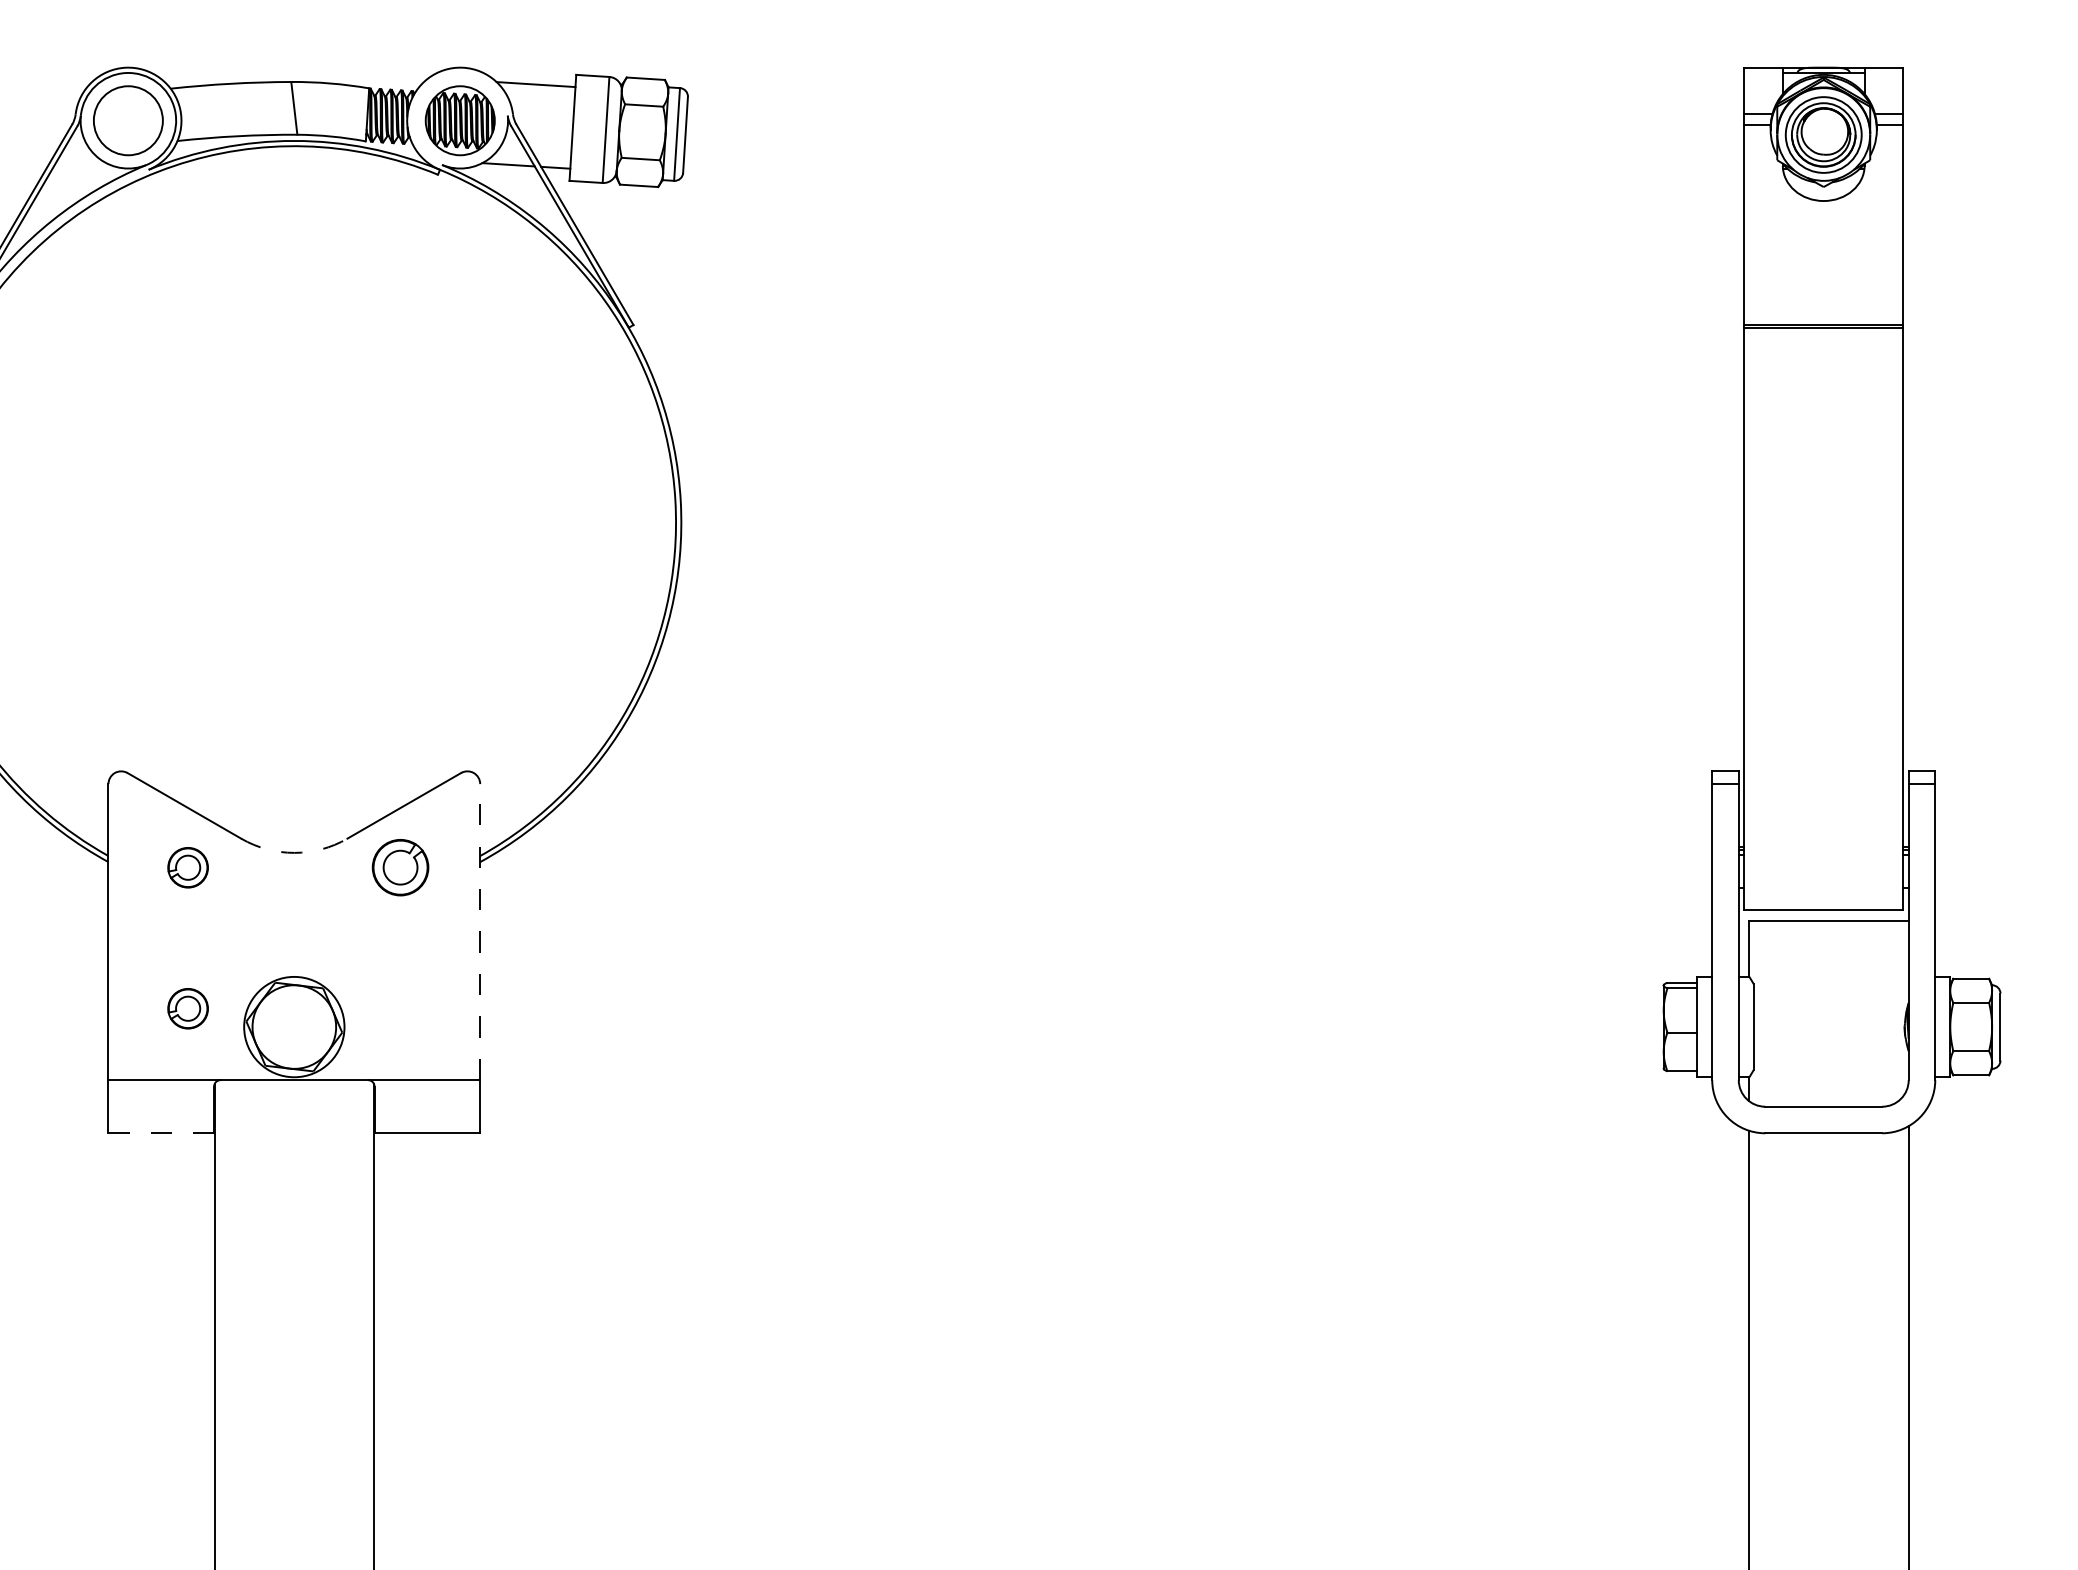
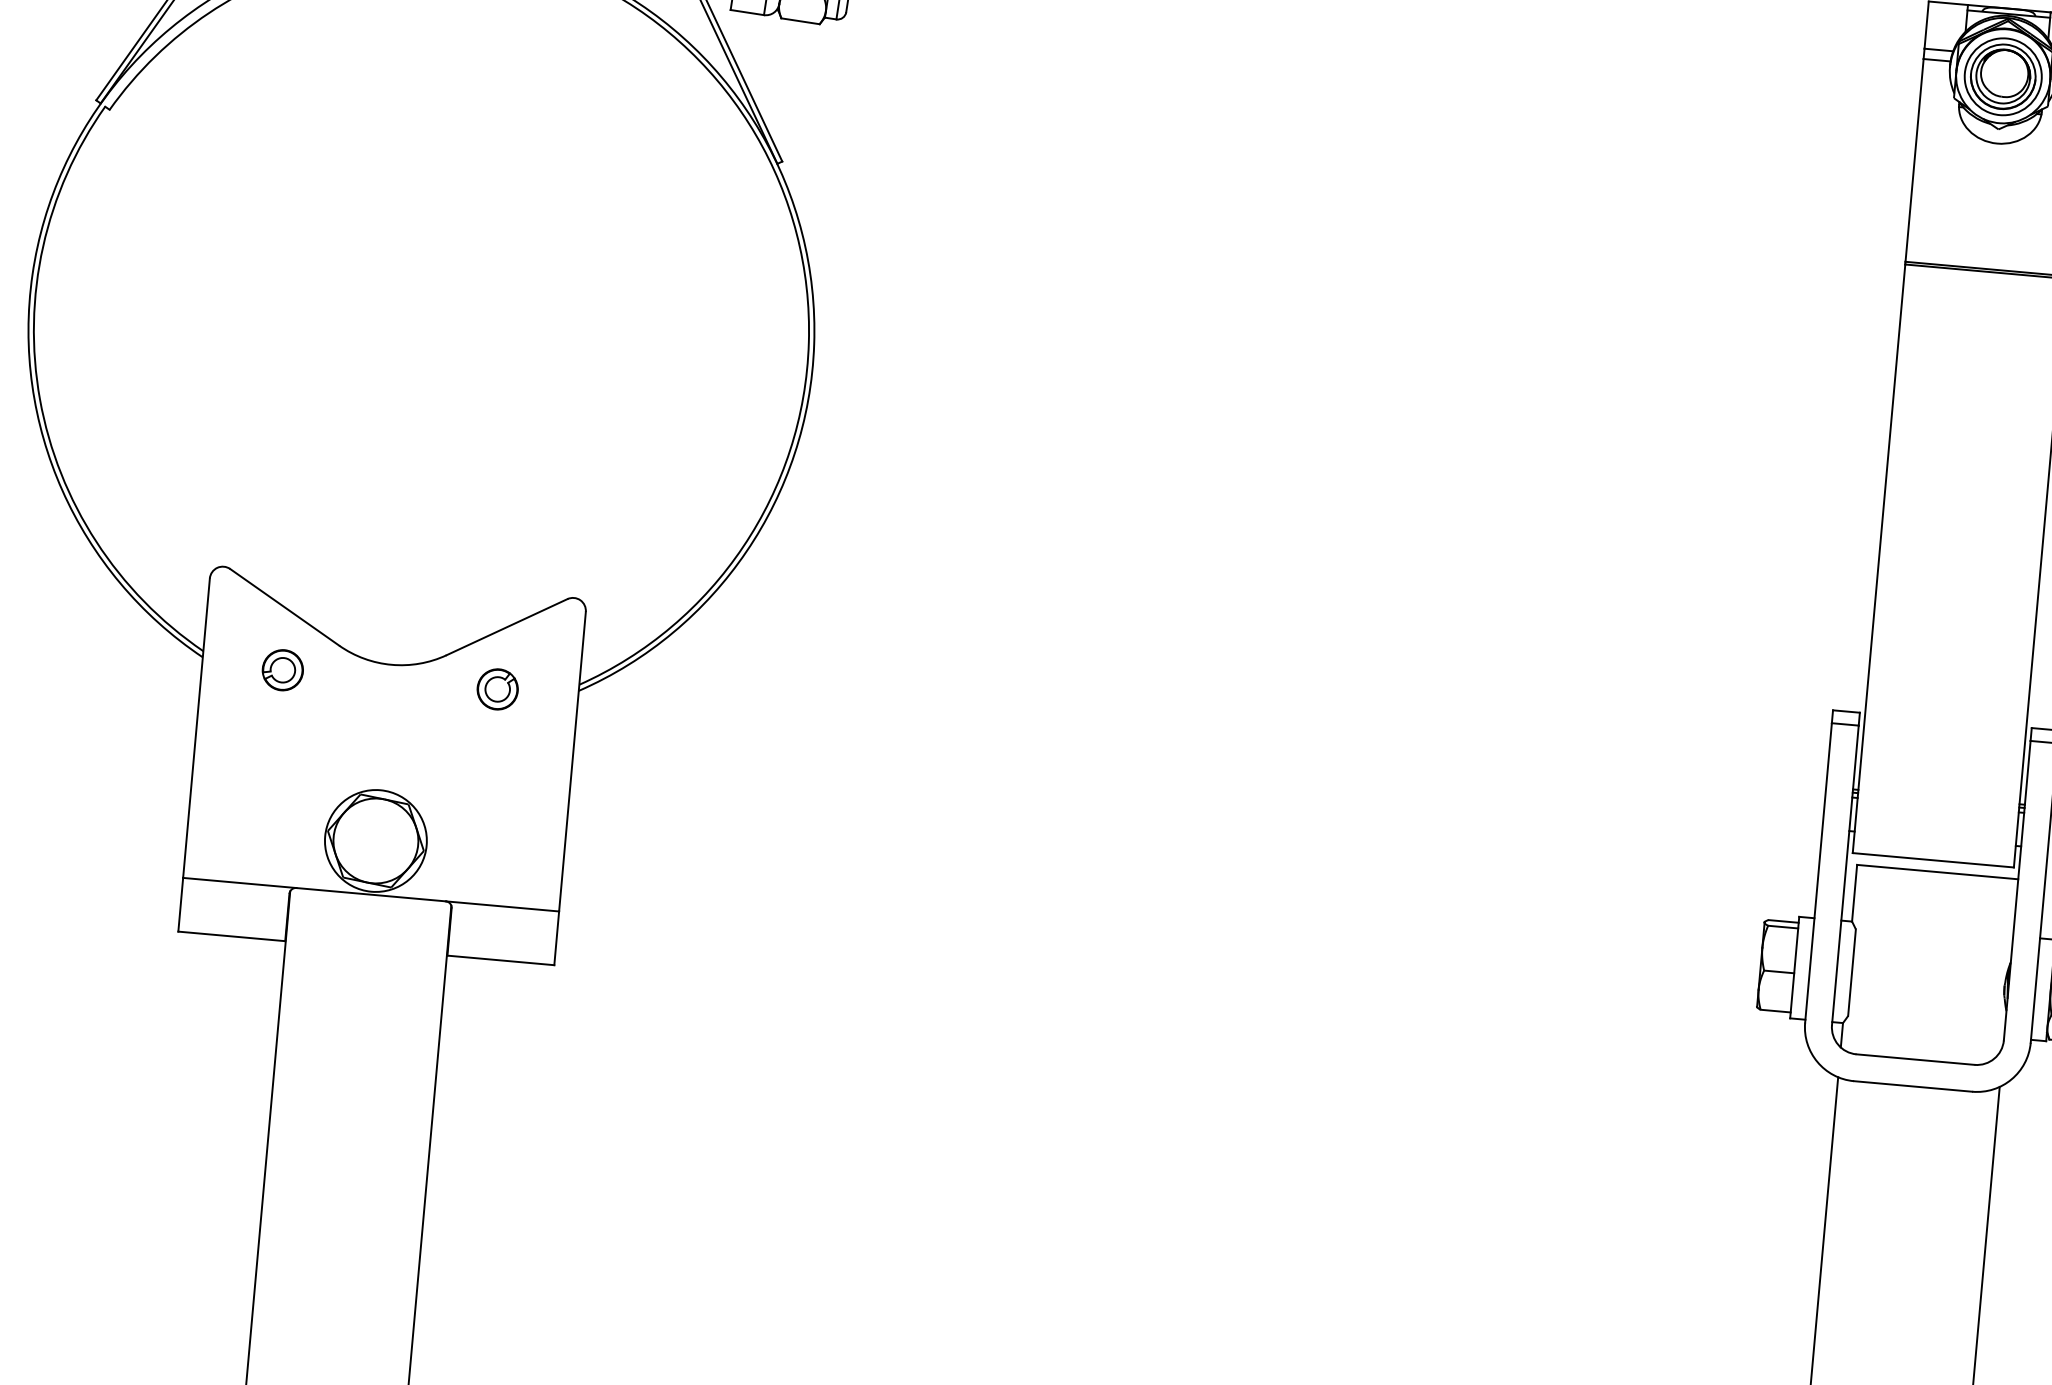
arc: (294, 852) -> (391, 664), dashed -> solid
part: (400, 867) -> (497, 689), size x0.71
line: (480, 931) -> (572, 761), dashed -> solid
part: (187, 1008) -> (269, 812), removed
line: (161, 1133) -> (231, 936), dashed -> solid

